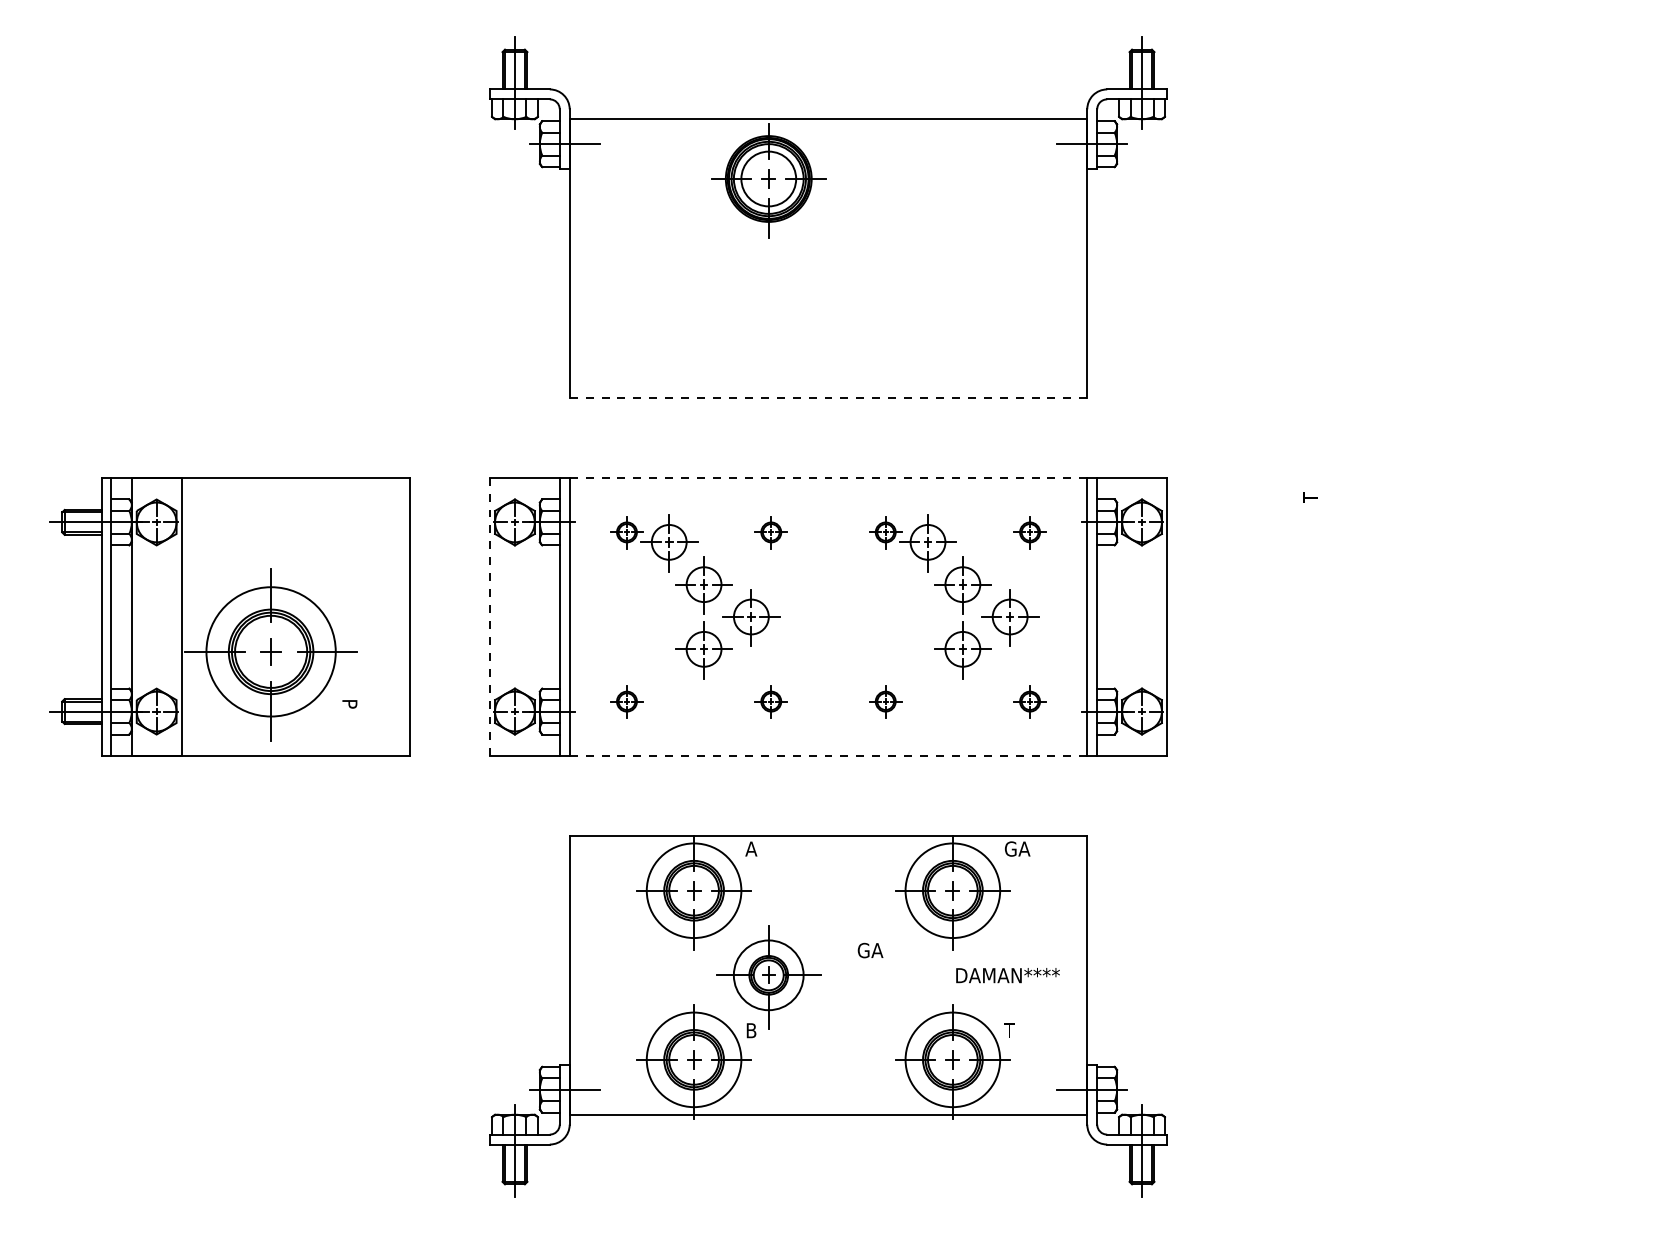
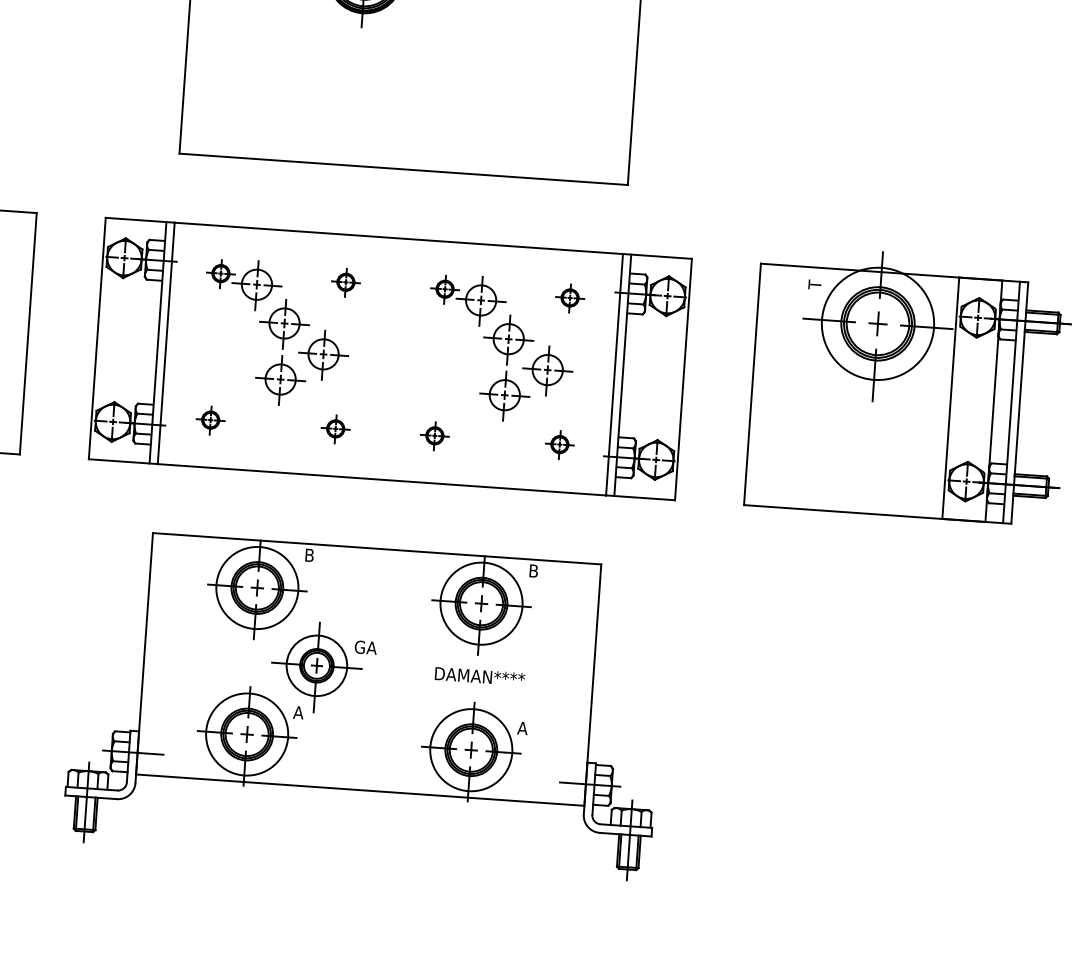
line: (828, 397) -> (403, 168), dashed -> solid
line: (828, 477) -> (398, 238), dashed -> solid
part: (1426, 605) -> (909, 385), added
line: (490, 616) -> (97, 338), dashed -> solid
line: (828, 756) -> (381, 479), dashed -> solid
text: (751, 848) -> (309, 554), A -> B
text: (1017, 848) -> (540, 571), GA -> B
text: (870, 950) -> (365, 647), moved
text: (1007, 975) -> (479, 676), moved
text: (751, 1030) -> (298, 712), B -> A
text: (1009, 1030) -> (522, 728), T -> A

